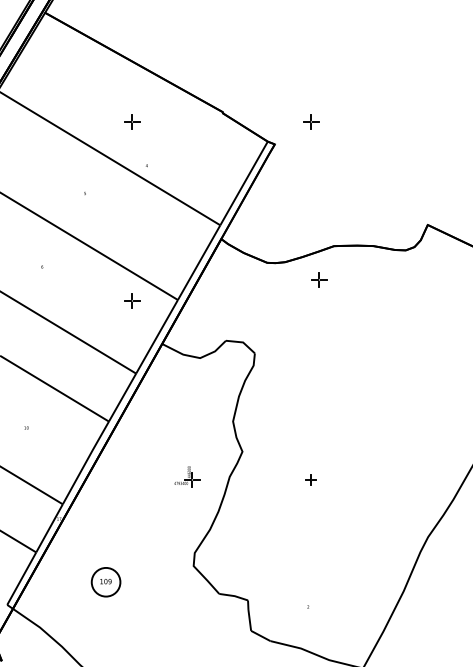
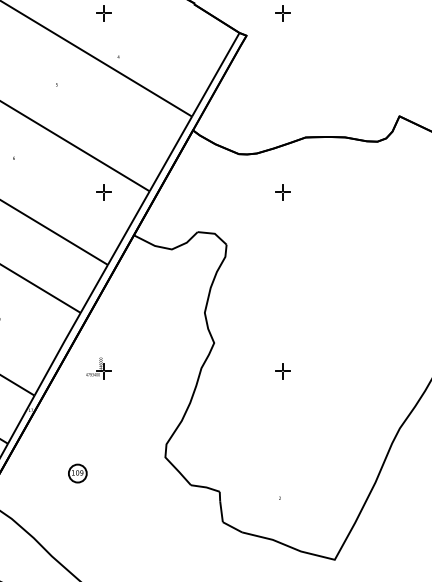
part: (319, 279) -> (283, 191), moved
part: (187, 476) -> (99, 367), moved
part: (311, 479) -> (283, 370), size x1.43
circle: (106, 582) -> (78, 473), size x0.62

